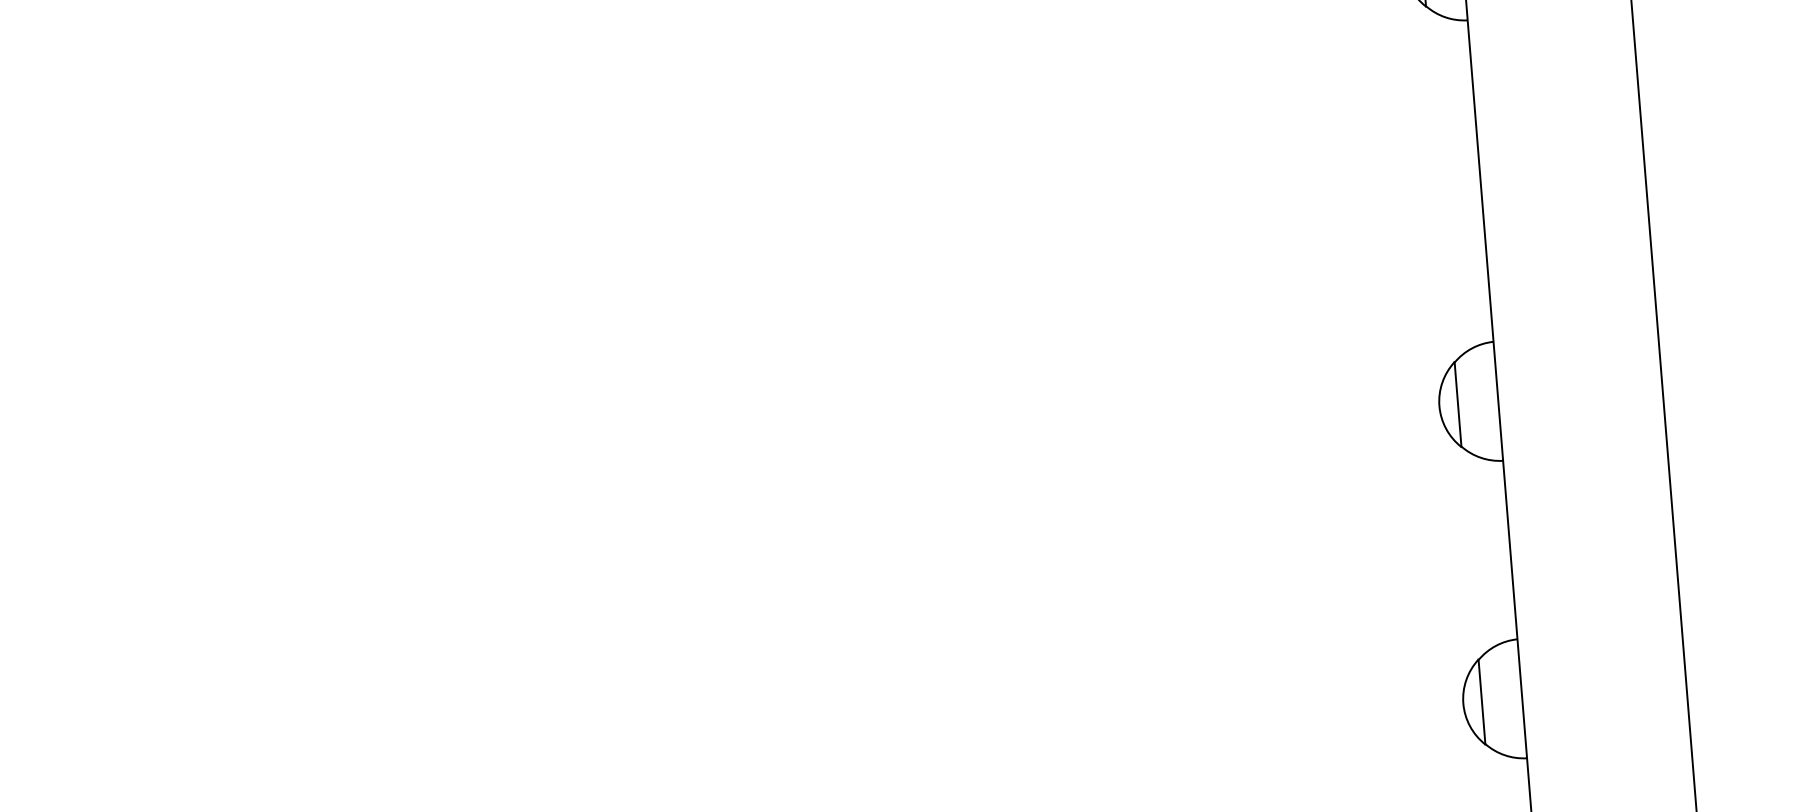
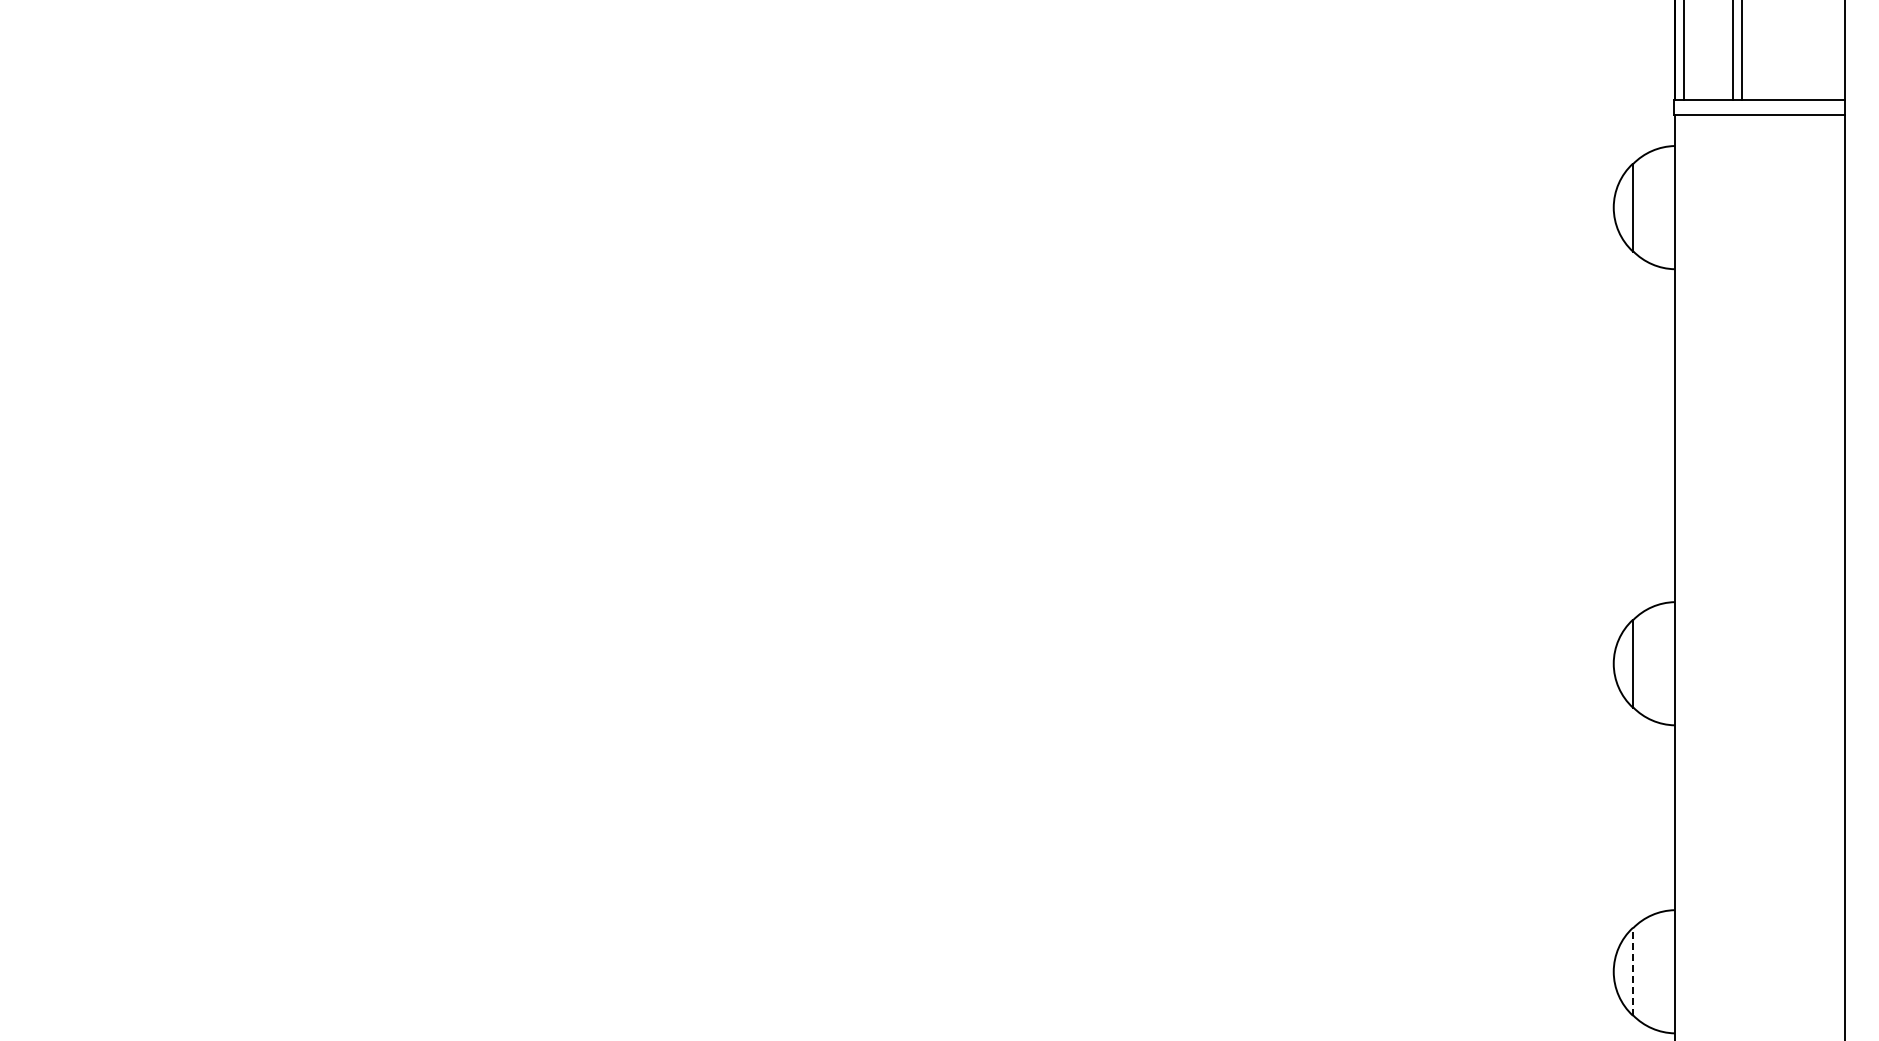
line: (1482, 701) -> (1633, 971), solid -> dashed

